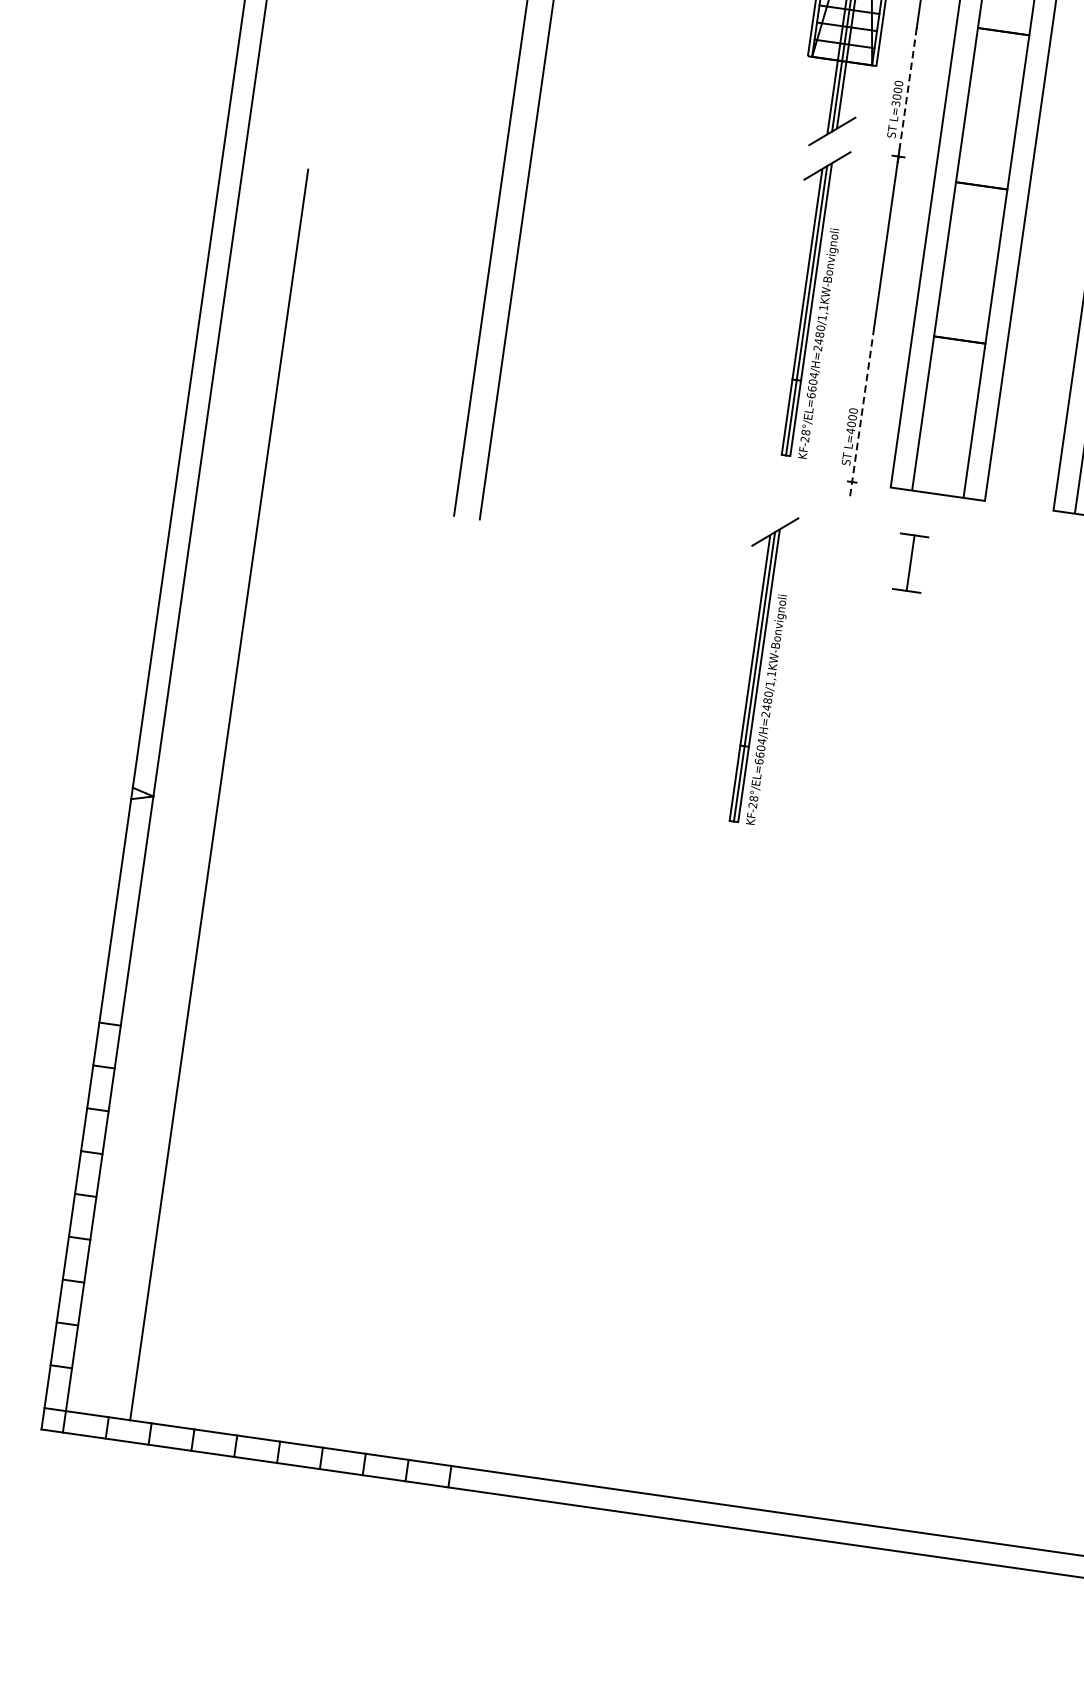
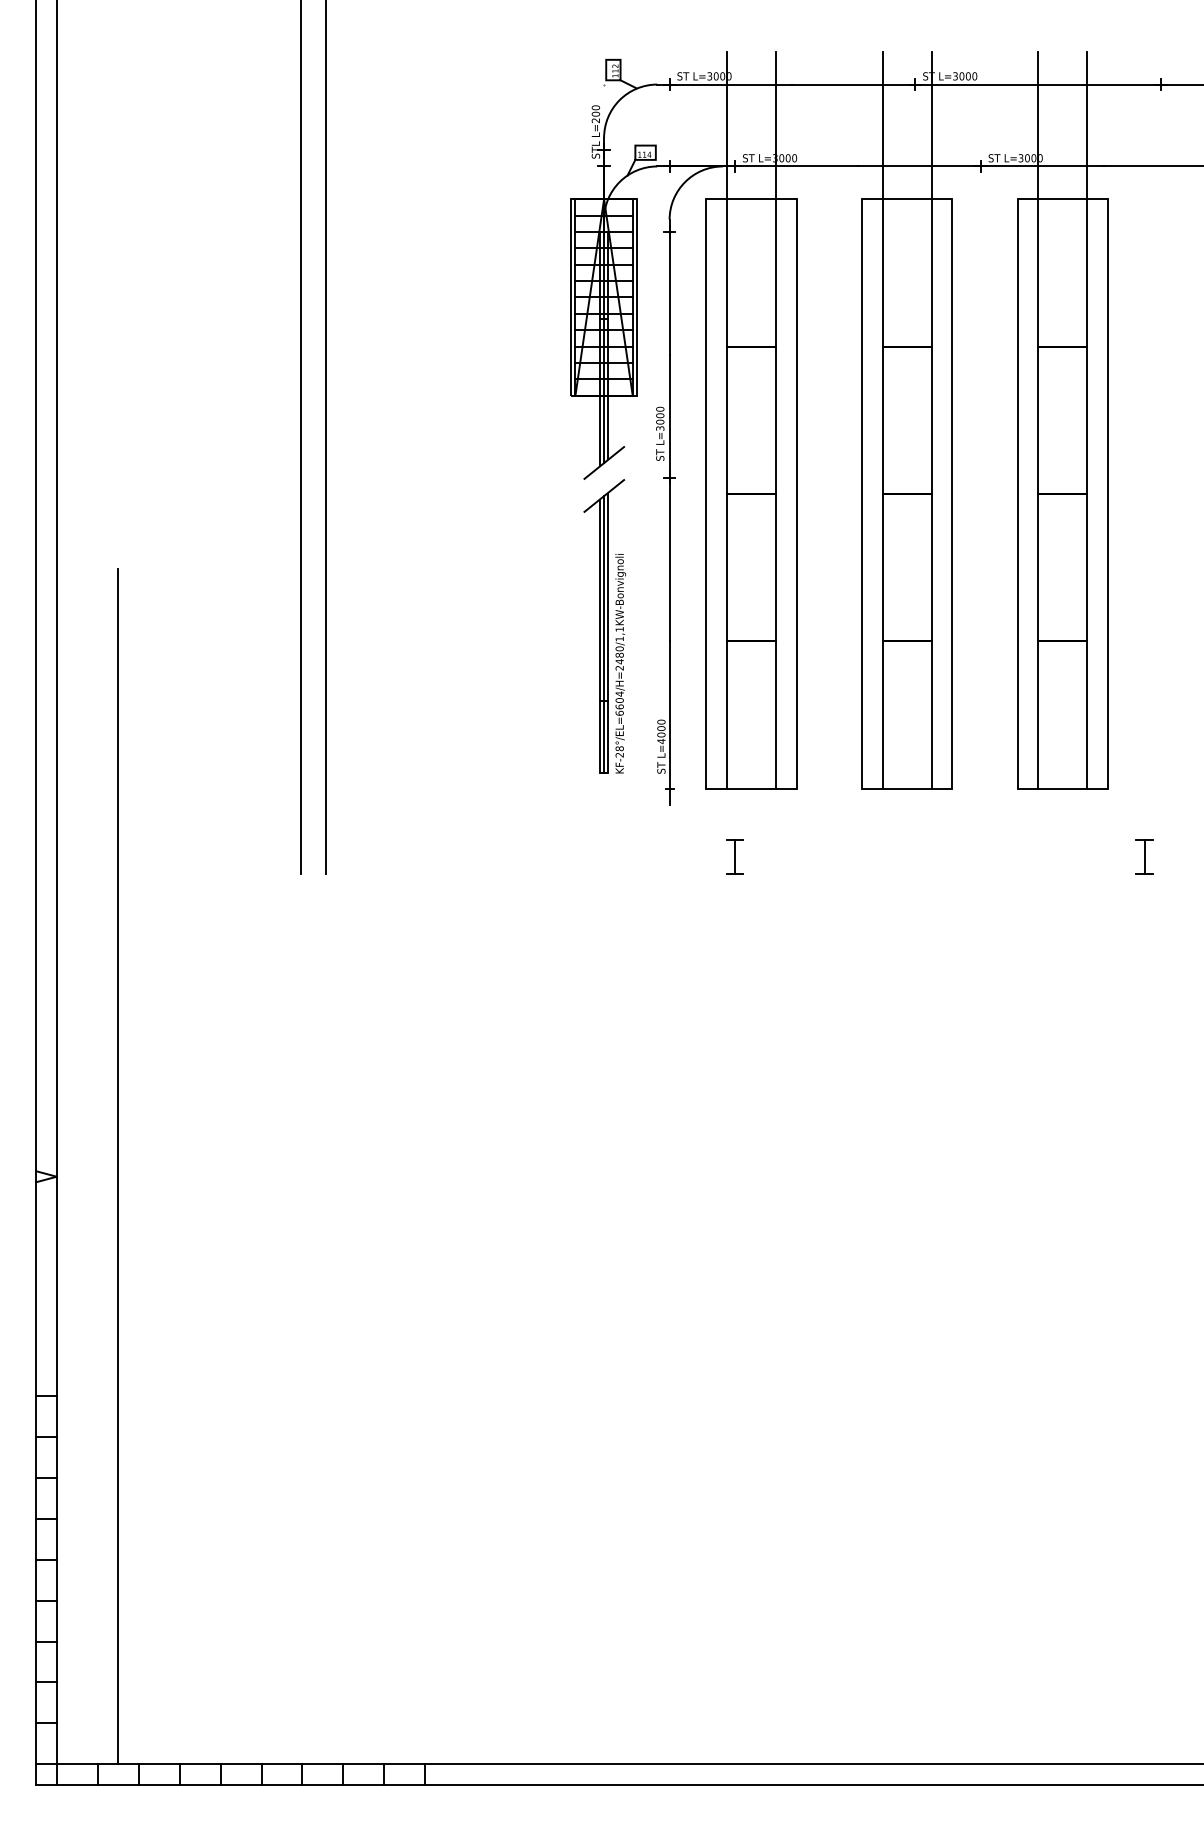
line: (907, 92) -> (669, 416), dashed -> solid
line: (861, 413) -> (669, 723), dashed -> solid
part: (909, 562) -> (734, 856), size x0.62
part: (756, 668) -> (604, 976), removed

